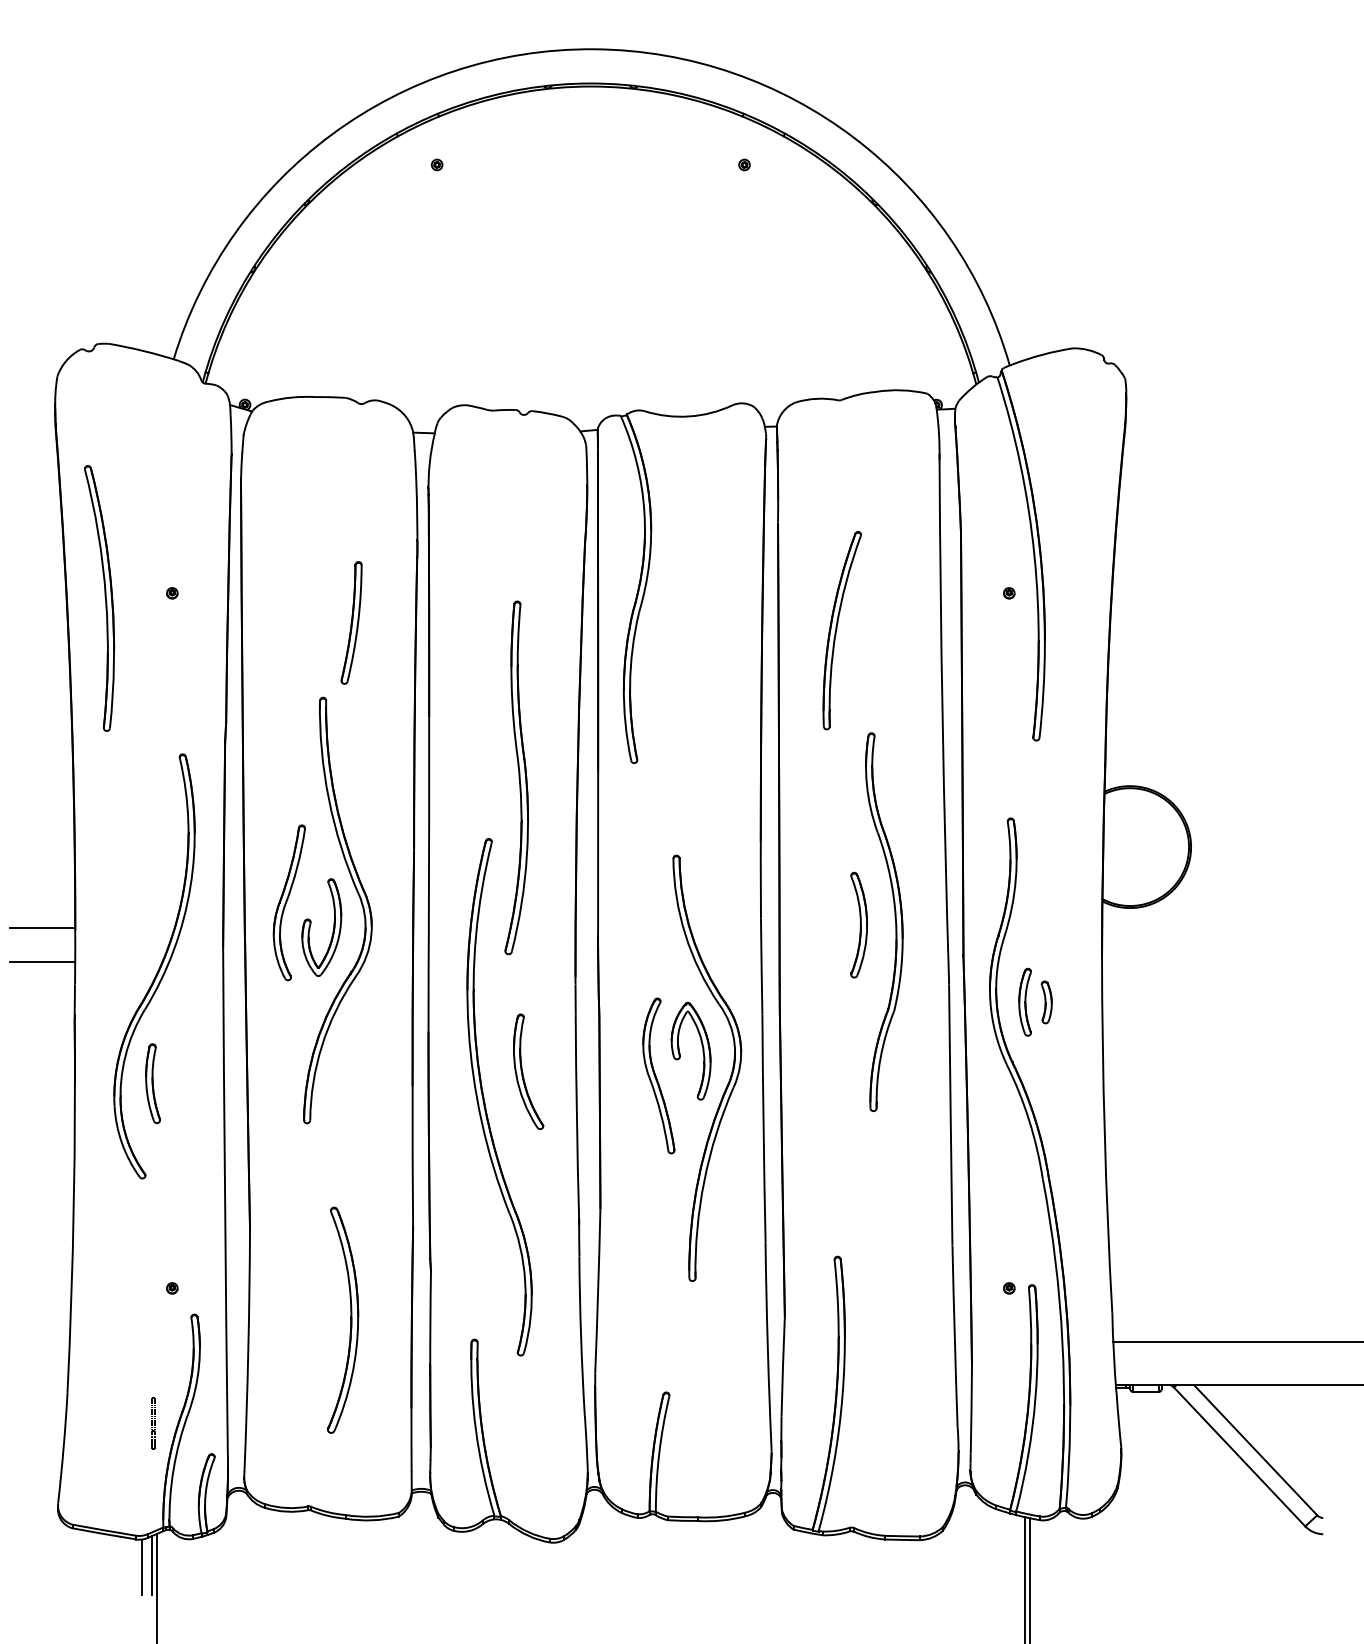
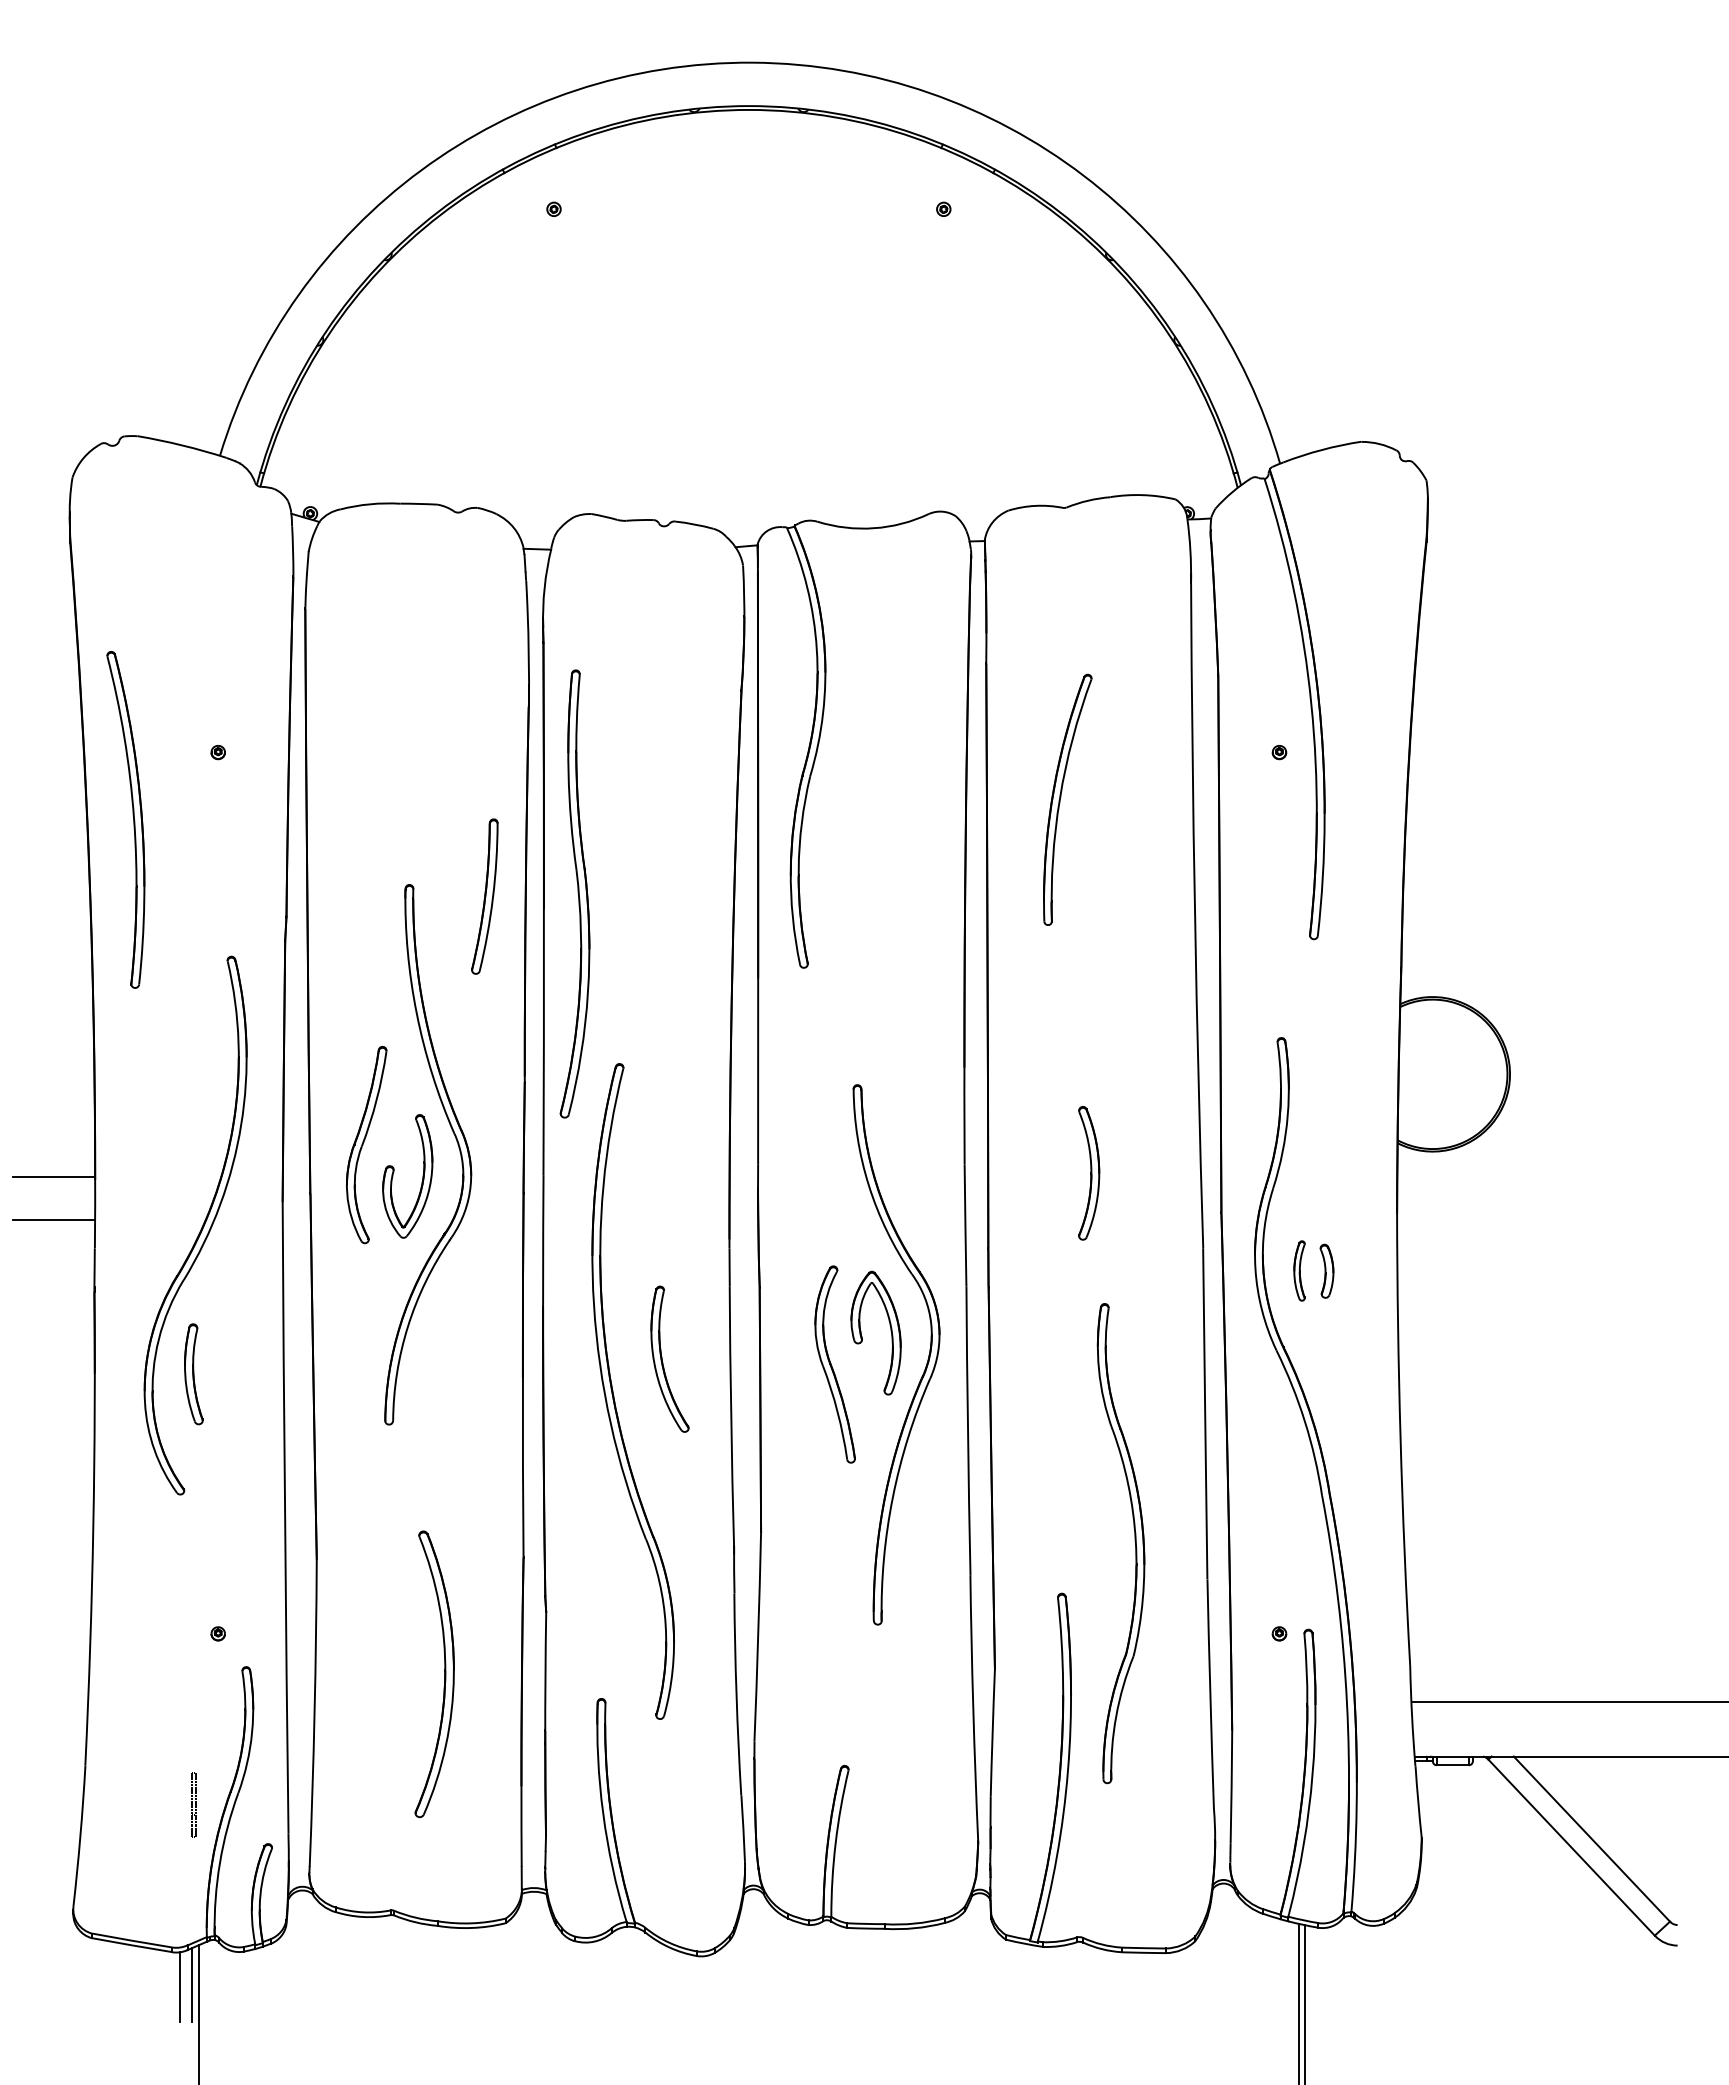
part: (99, 598) -> (125, 819), moved
part: (351, 622) -> (484, 896), moved
part: (516, 777) -> (574, 893), moved
part: (894, 918) -> (1133, 1538), moved
part: (1024, 1001) -> (1298, 1270), size x0.7

